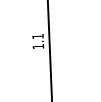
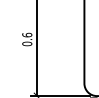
text: (38, 41) -> (27, 39), 1.1 -> 0.6

